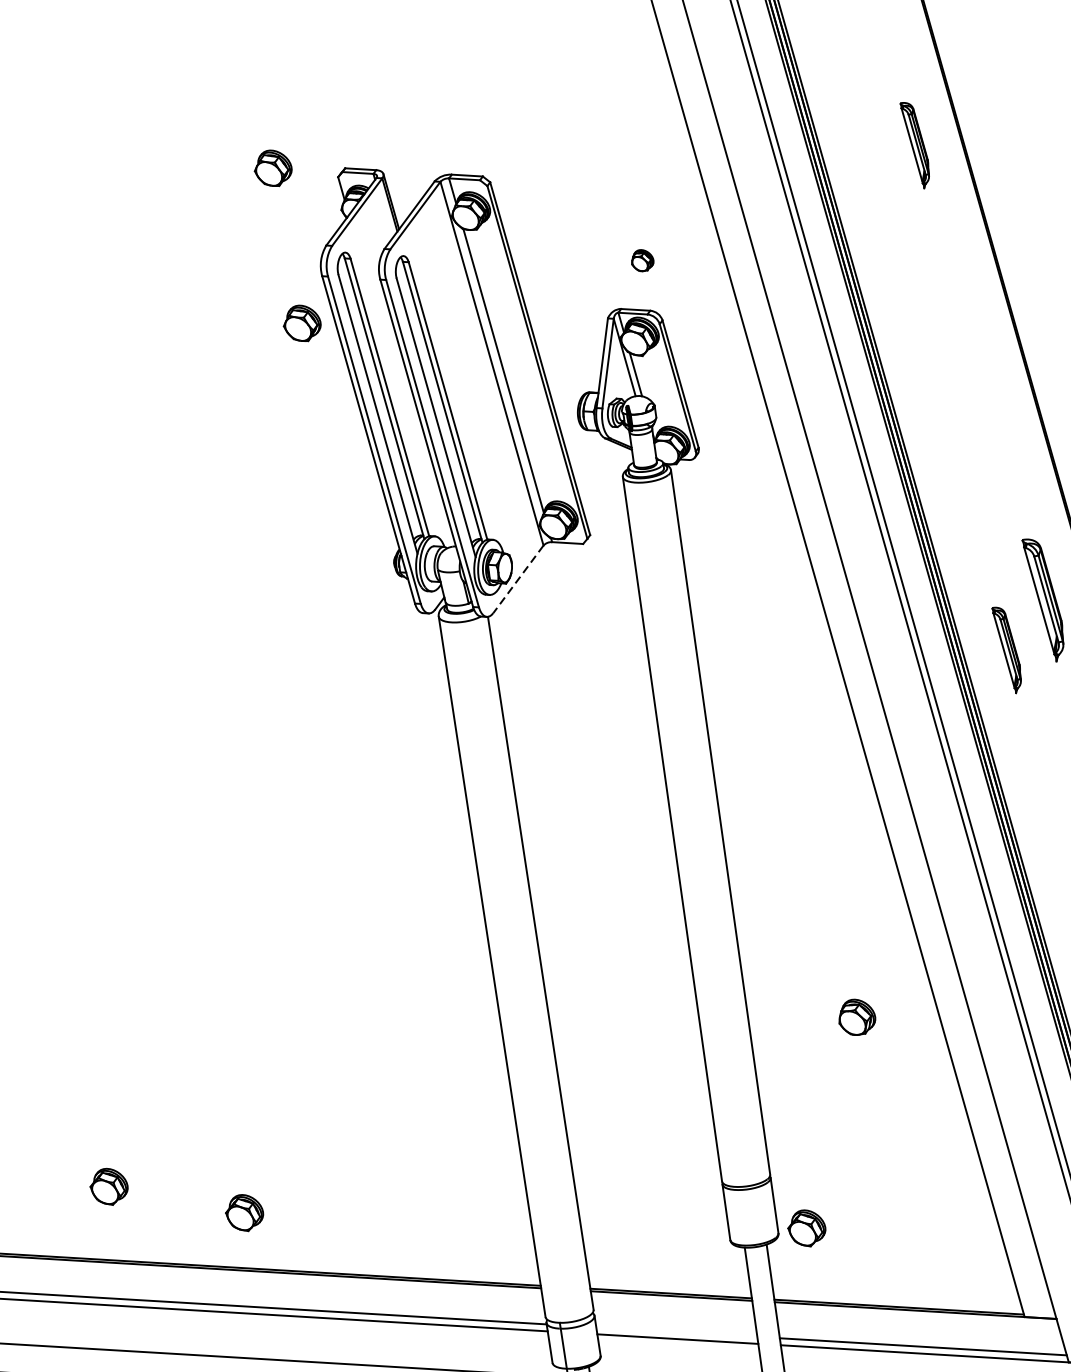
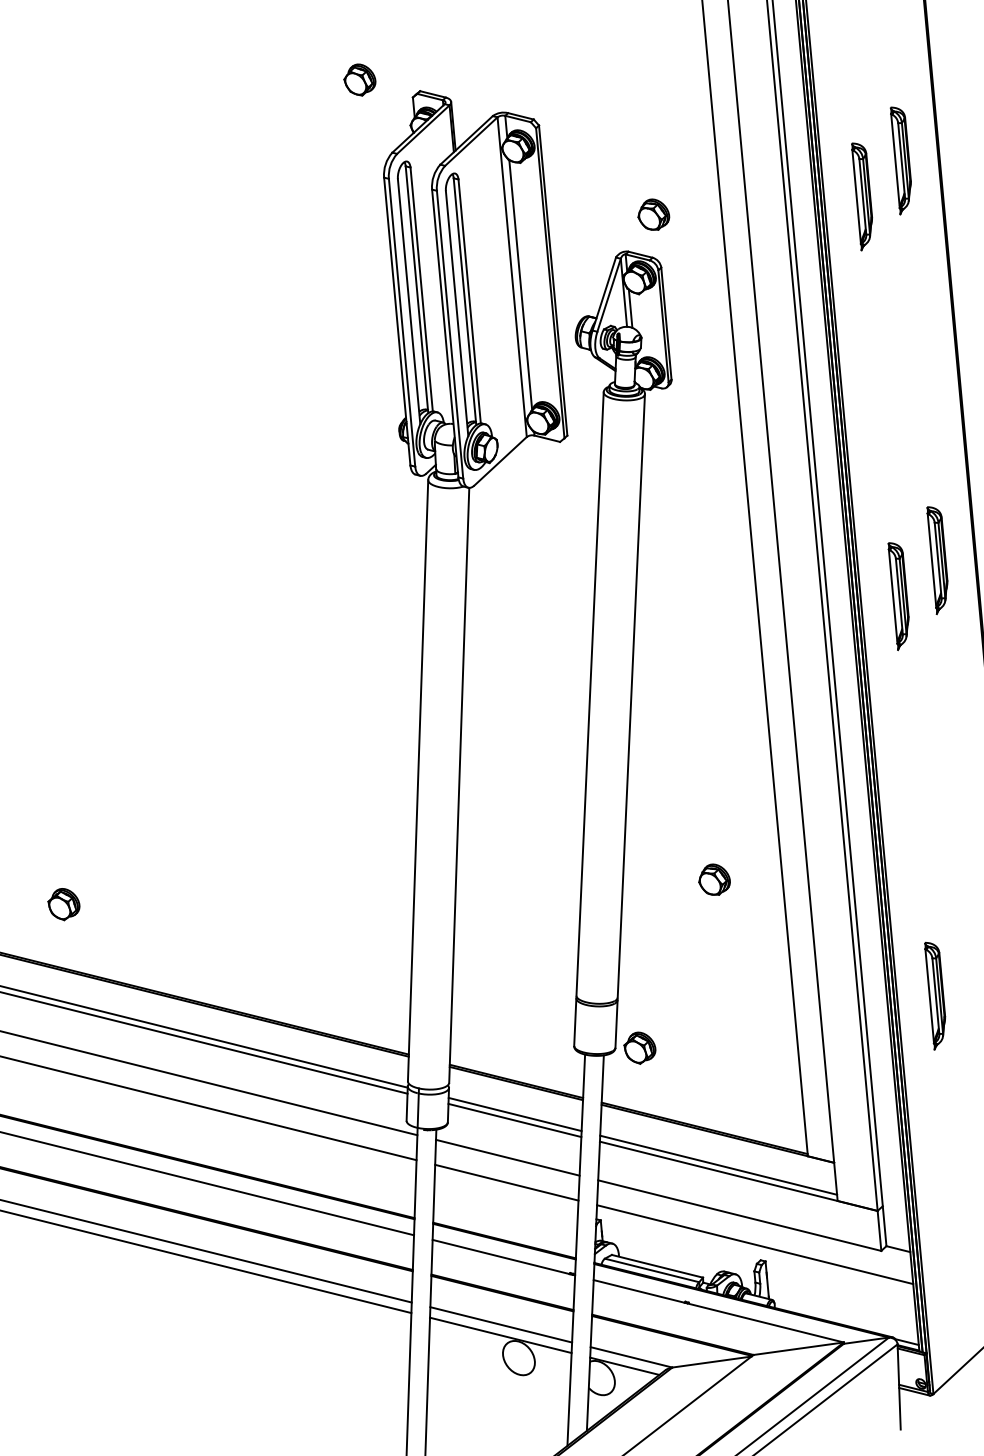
part: (916, 144) -> (900, 160), size x1.43
part: (878, 194) -> (861, 196), added
part: (641, 260) -> (653, 214), size x1.67
part: (301, 323) -> (359, 213), removed
line: (518, 579) -> (500, 461), dashed -> solid
part: (1008, 649) -> (898, 596), size x1.43
part: (244, 1213) -> (172, 947), removed
line: (676, 1332) -> (514, 1114), added

